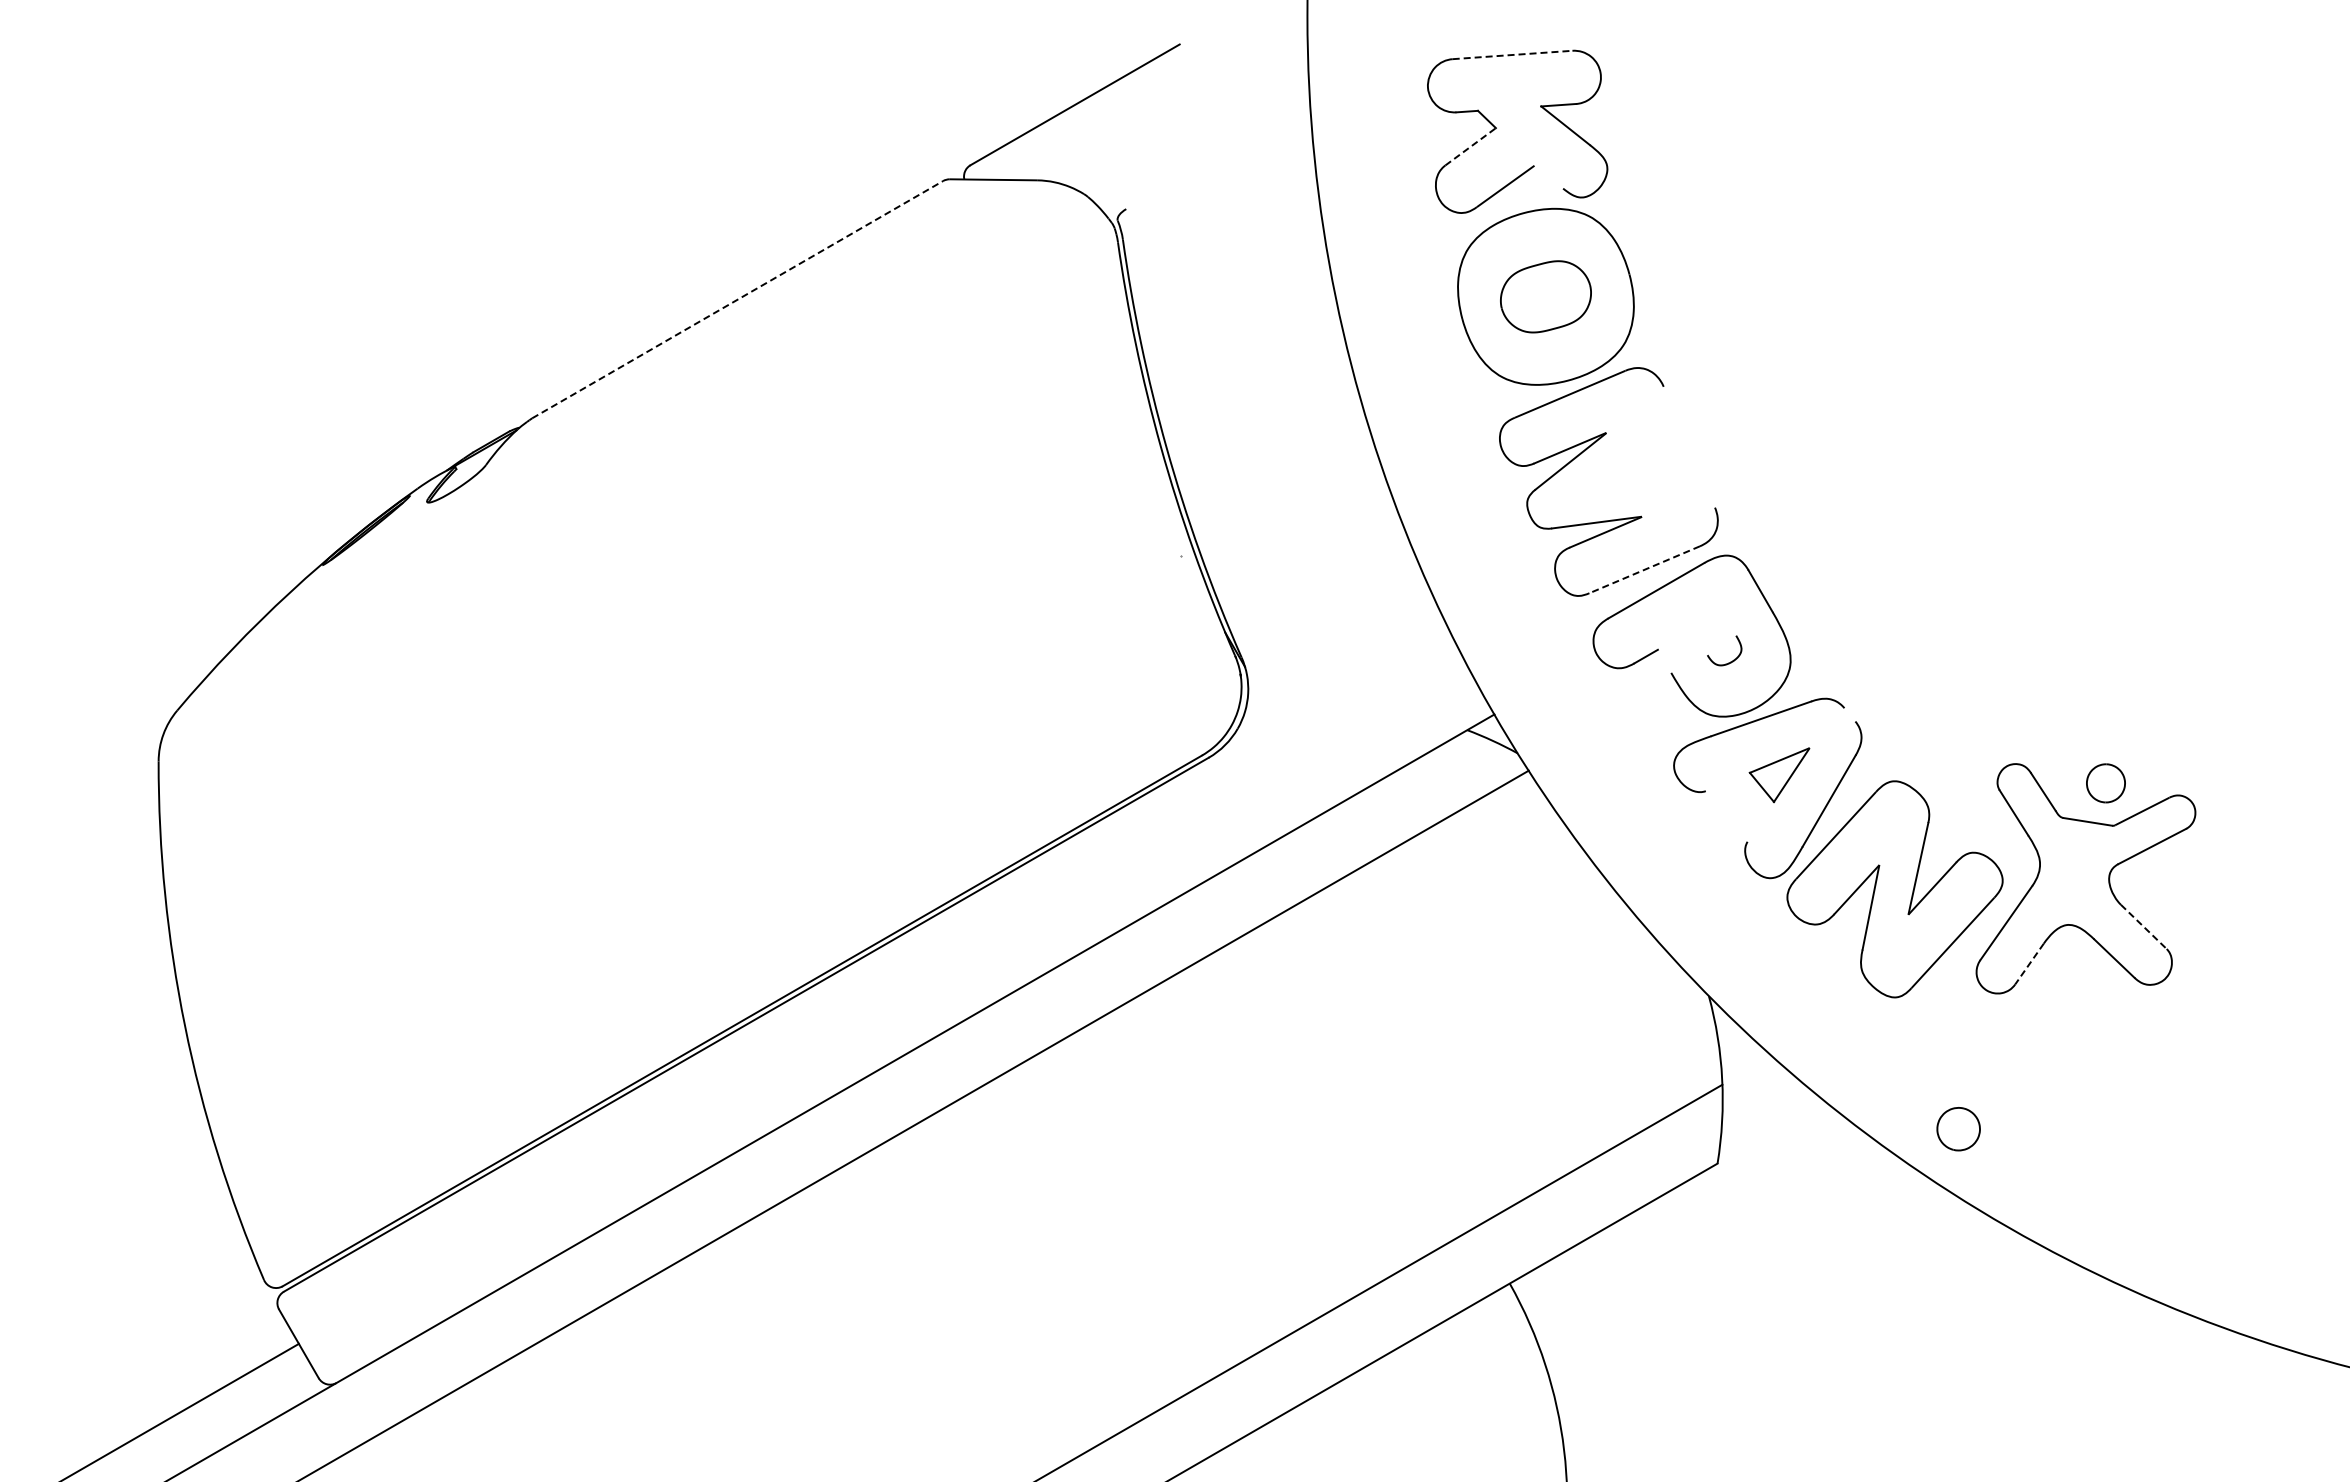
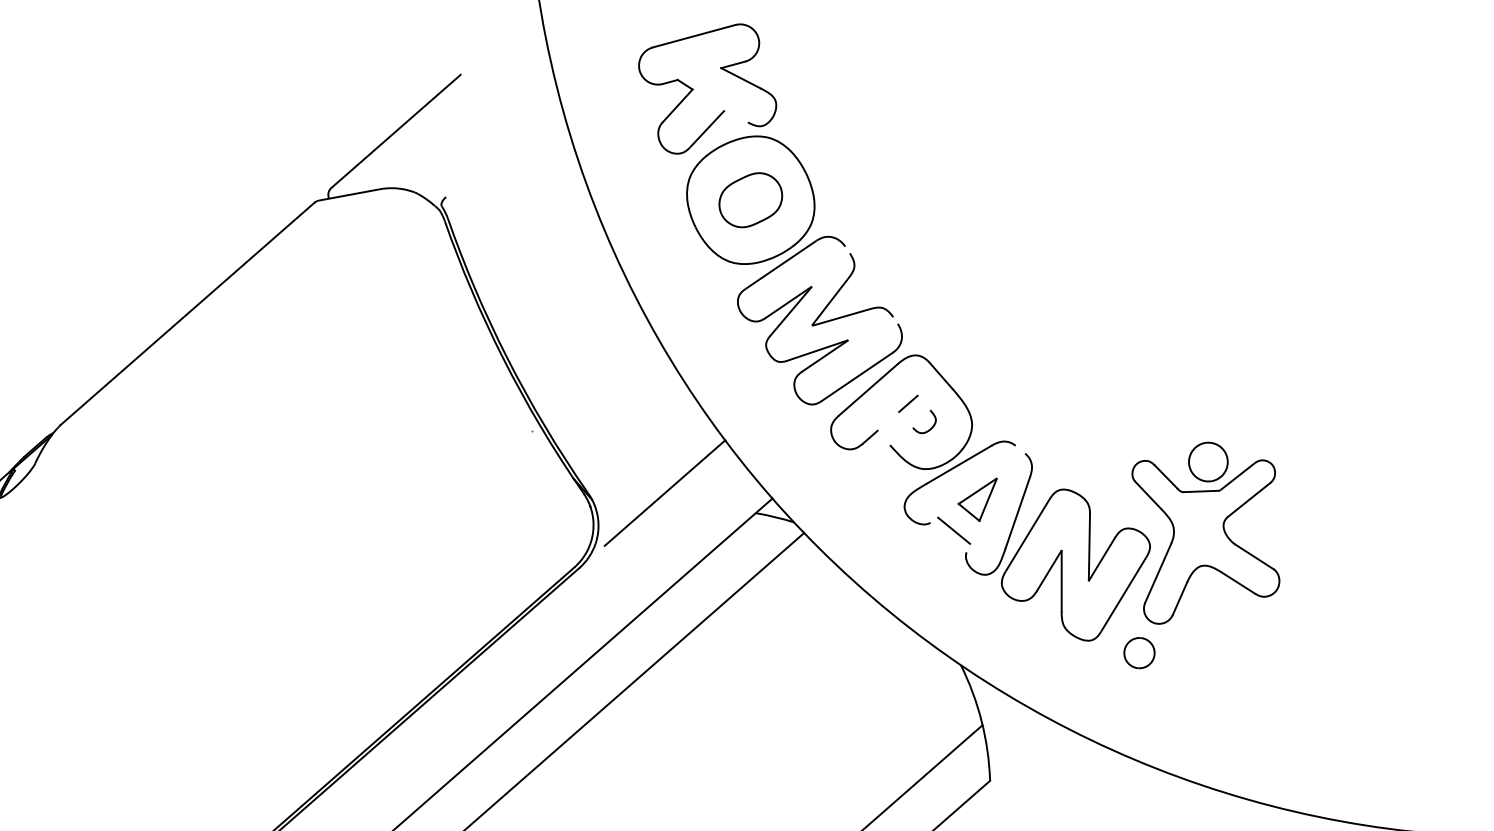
line: (1513, 54) -> (694, 35), dashed -> solid
line: (1471, 146) -> (678, 105), dashed -> solid
line: (738, 299) -> (188, 313), dashed -> solid
part: (1648, 442) -> (842, 287), added
line: (1644, 569) -> (857, 376), dashed -> solid
line: (1707, 620) -> (908, 403), added
line: (1347, 677) -> (664, 493), added
part: (2105, 783) -> (1208, 462), size x1.43
line: (1735, 808) -> (953, 530), added
line: (2143, 926) -> (1254, 556), dashed -> solid
line: (2029, 964) -> (1180, 598), dashed -> solid
part: (1958, 1129) -> (1139, 653), moved

